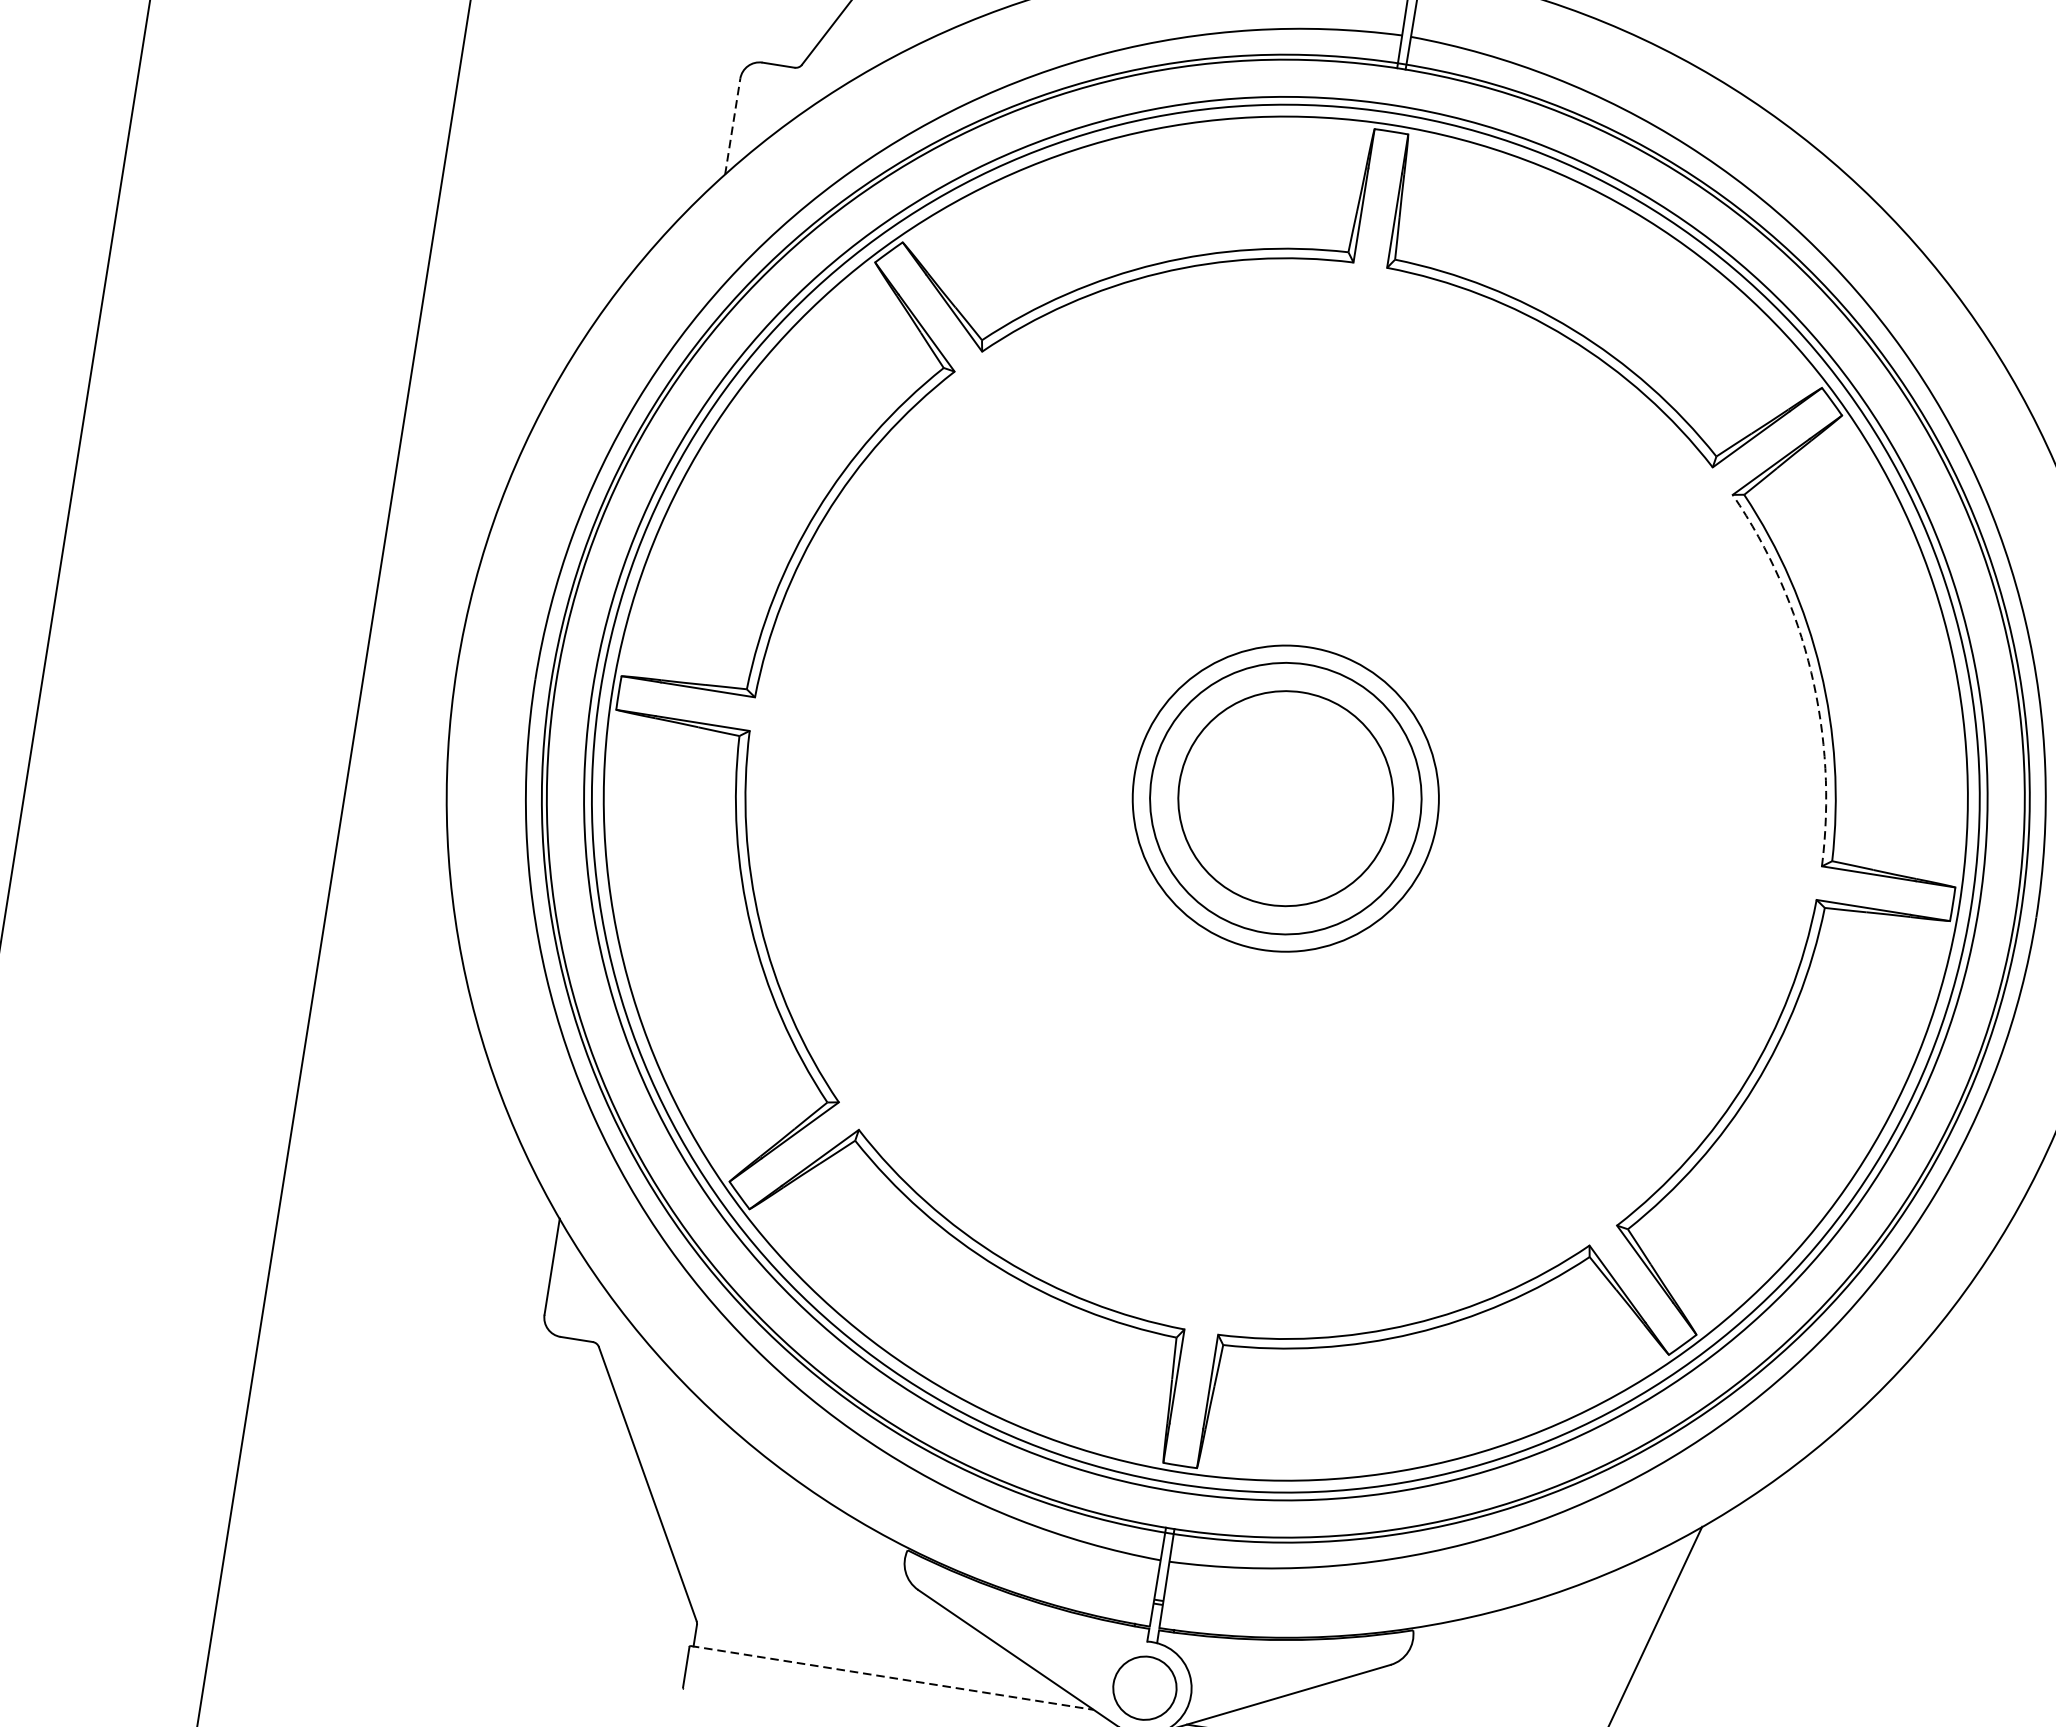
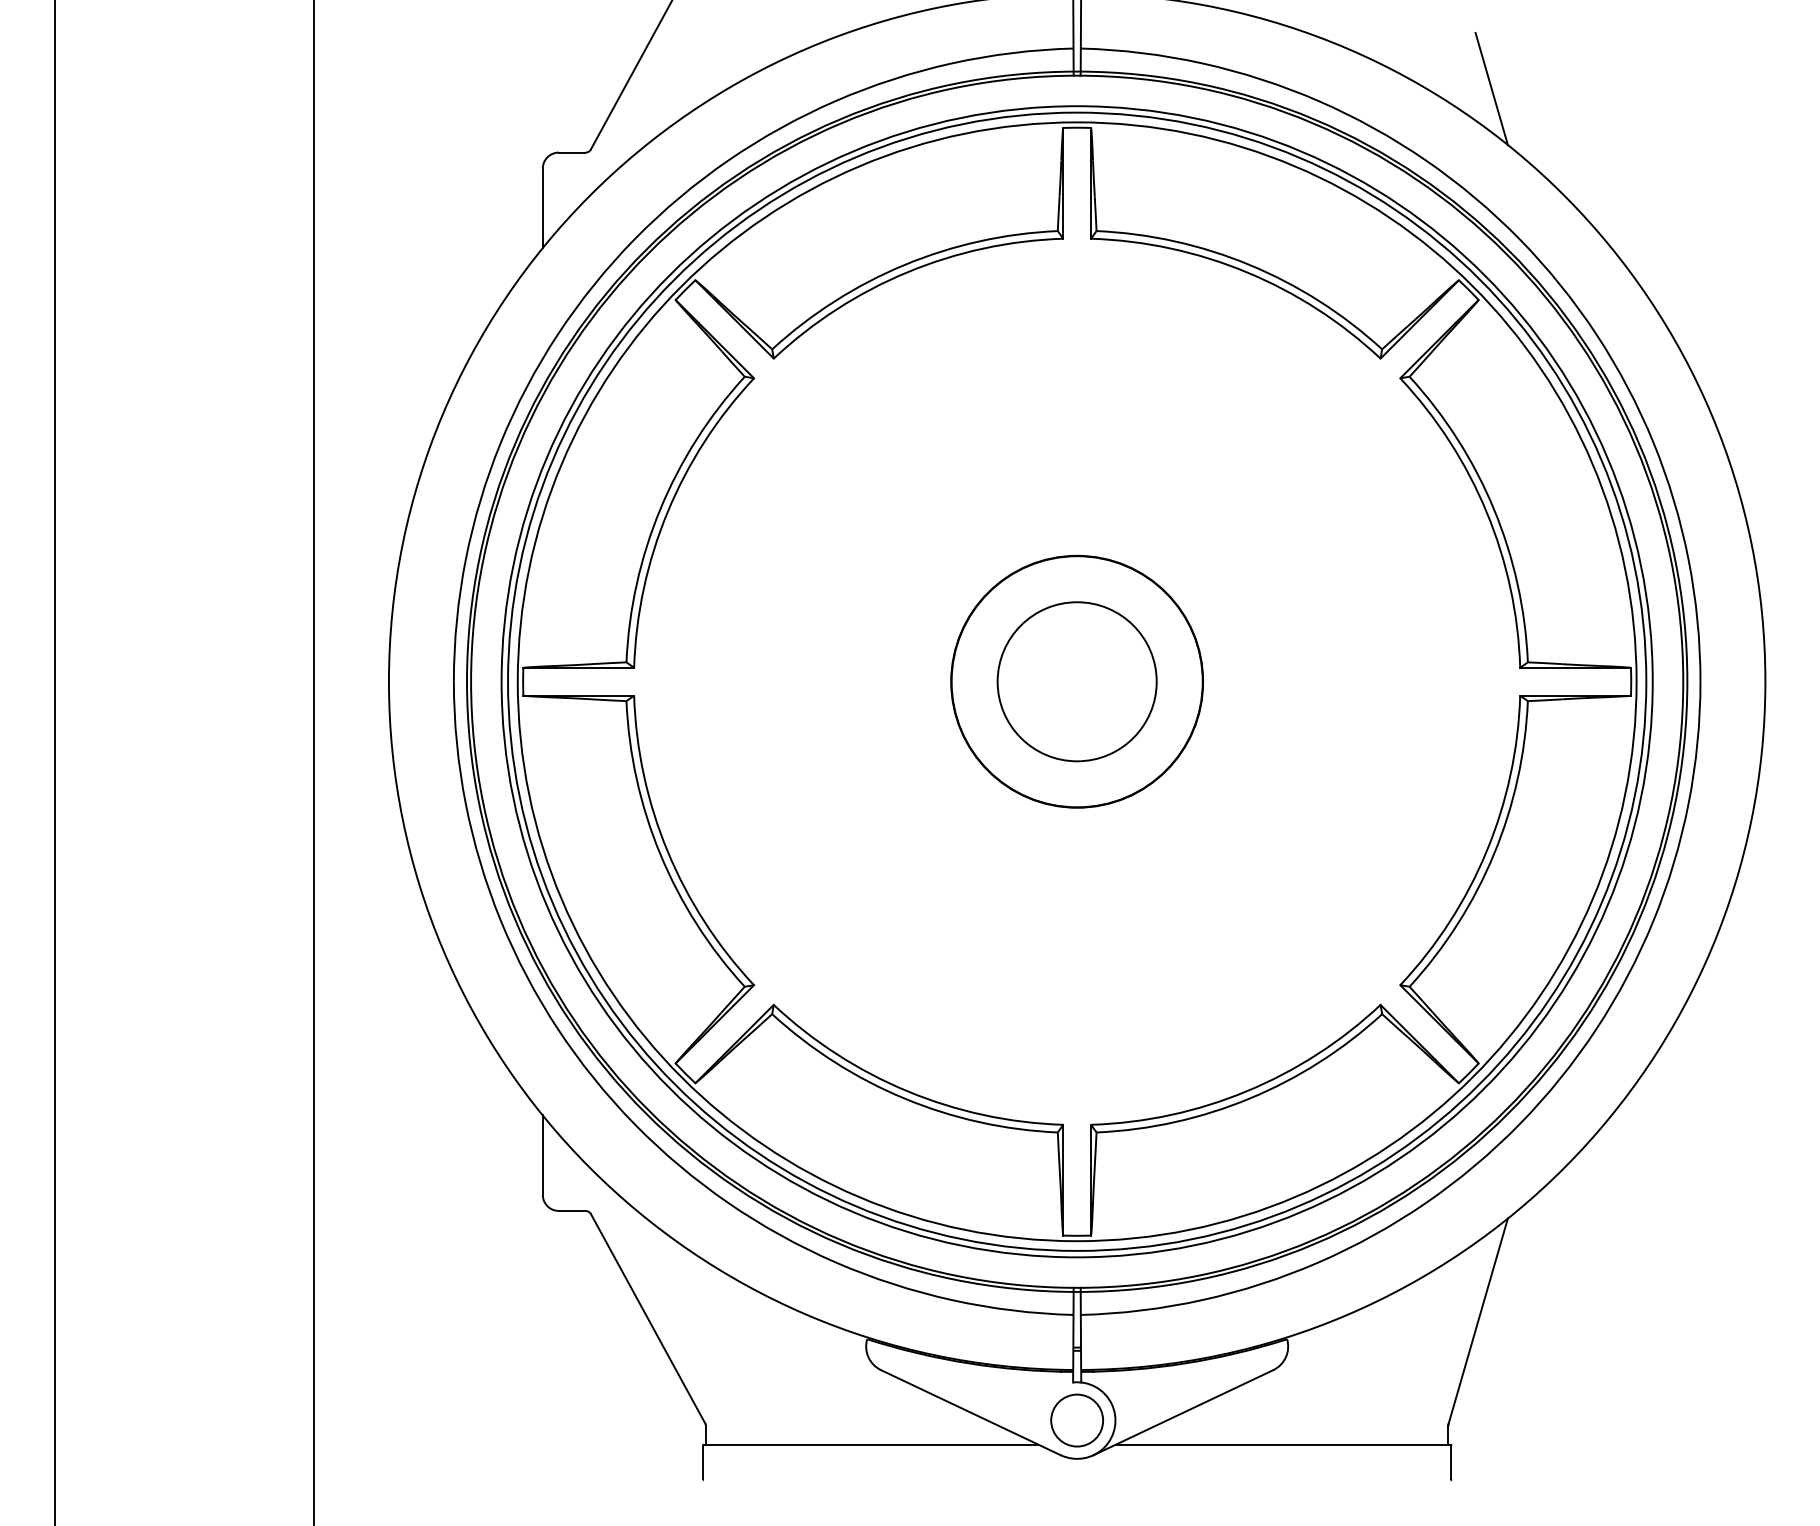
line: (732, 126) -> (542, 208), dashed -> solid
line: (1897, 163) -> (1491, 88), added
arc: (1810, 672) -> (1486, 512), dashed -> solid
circle: (1285, 798) -> (1076, 681), size x0.71
circle: (1286, 798) -> (1077, 681), size x1.43
line: (892, 1677) -> (871, 1444), dashed -> solid

